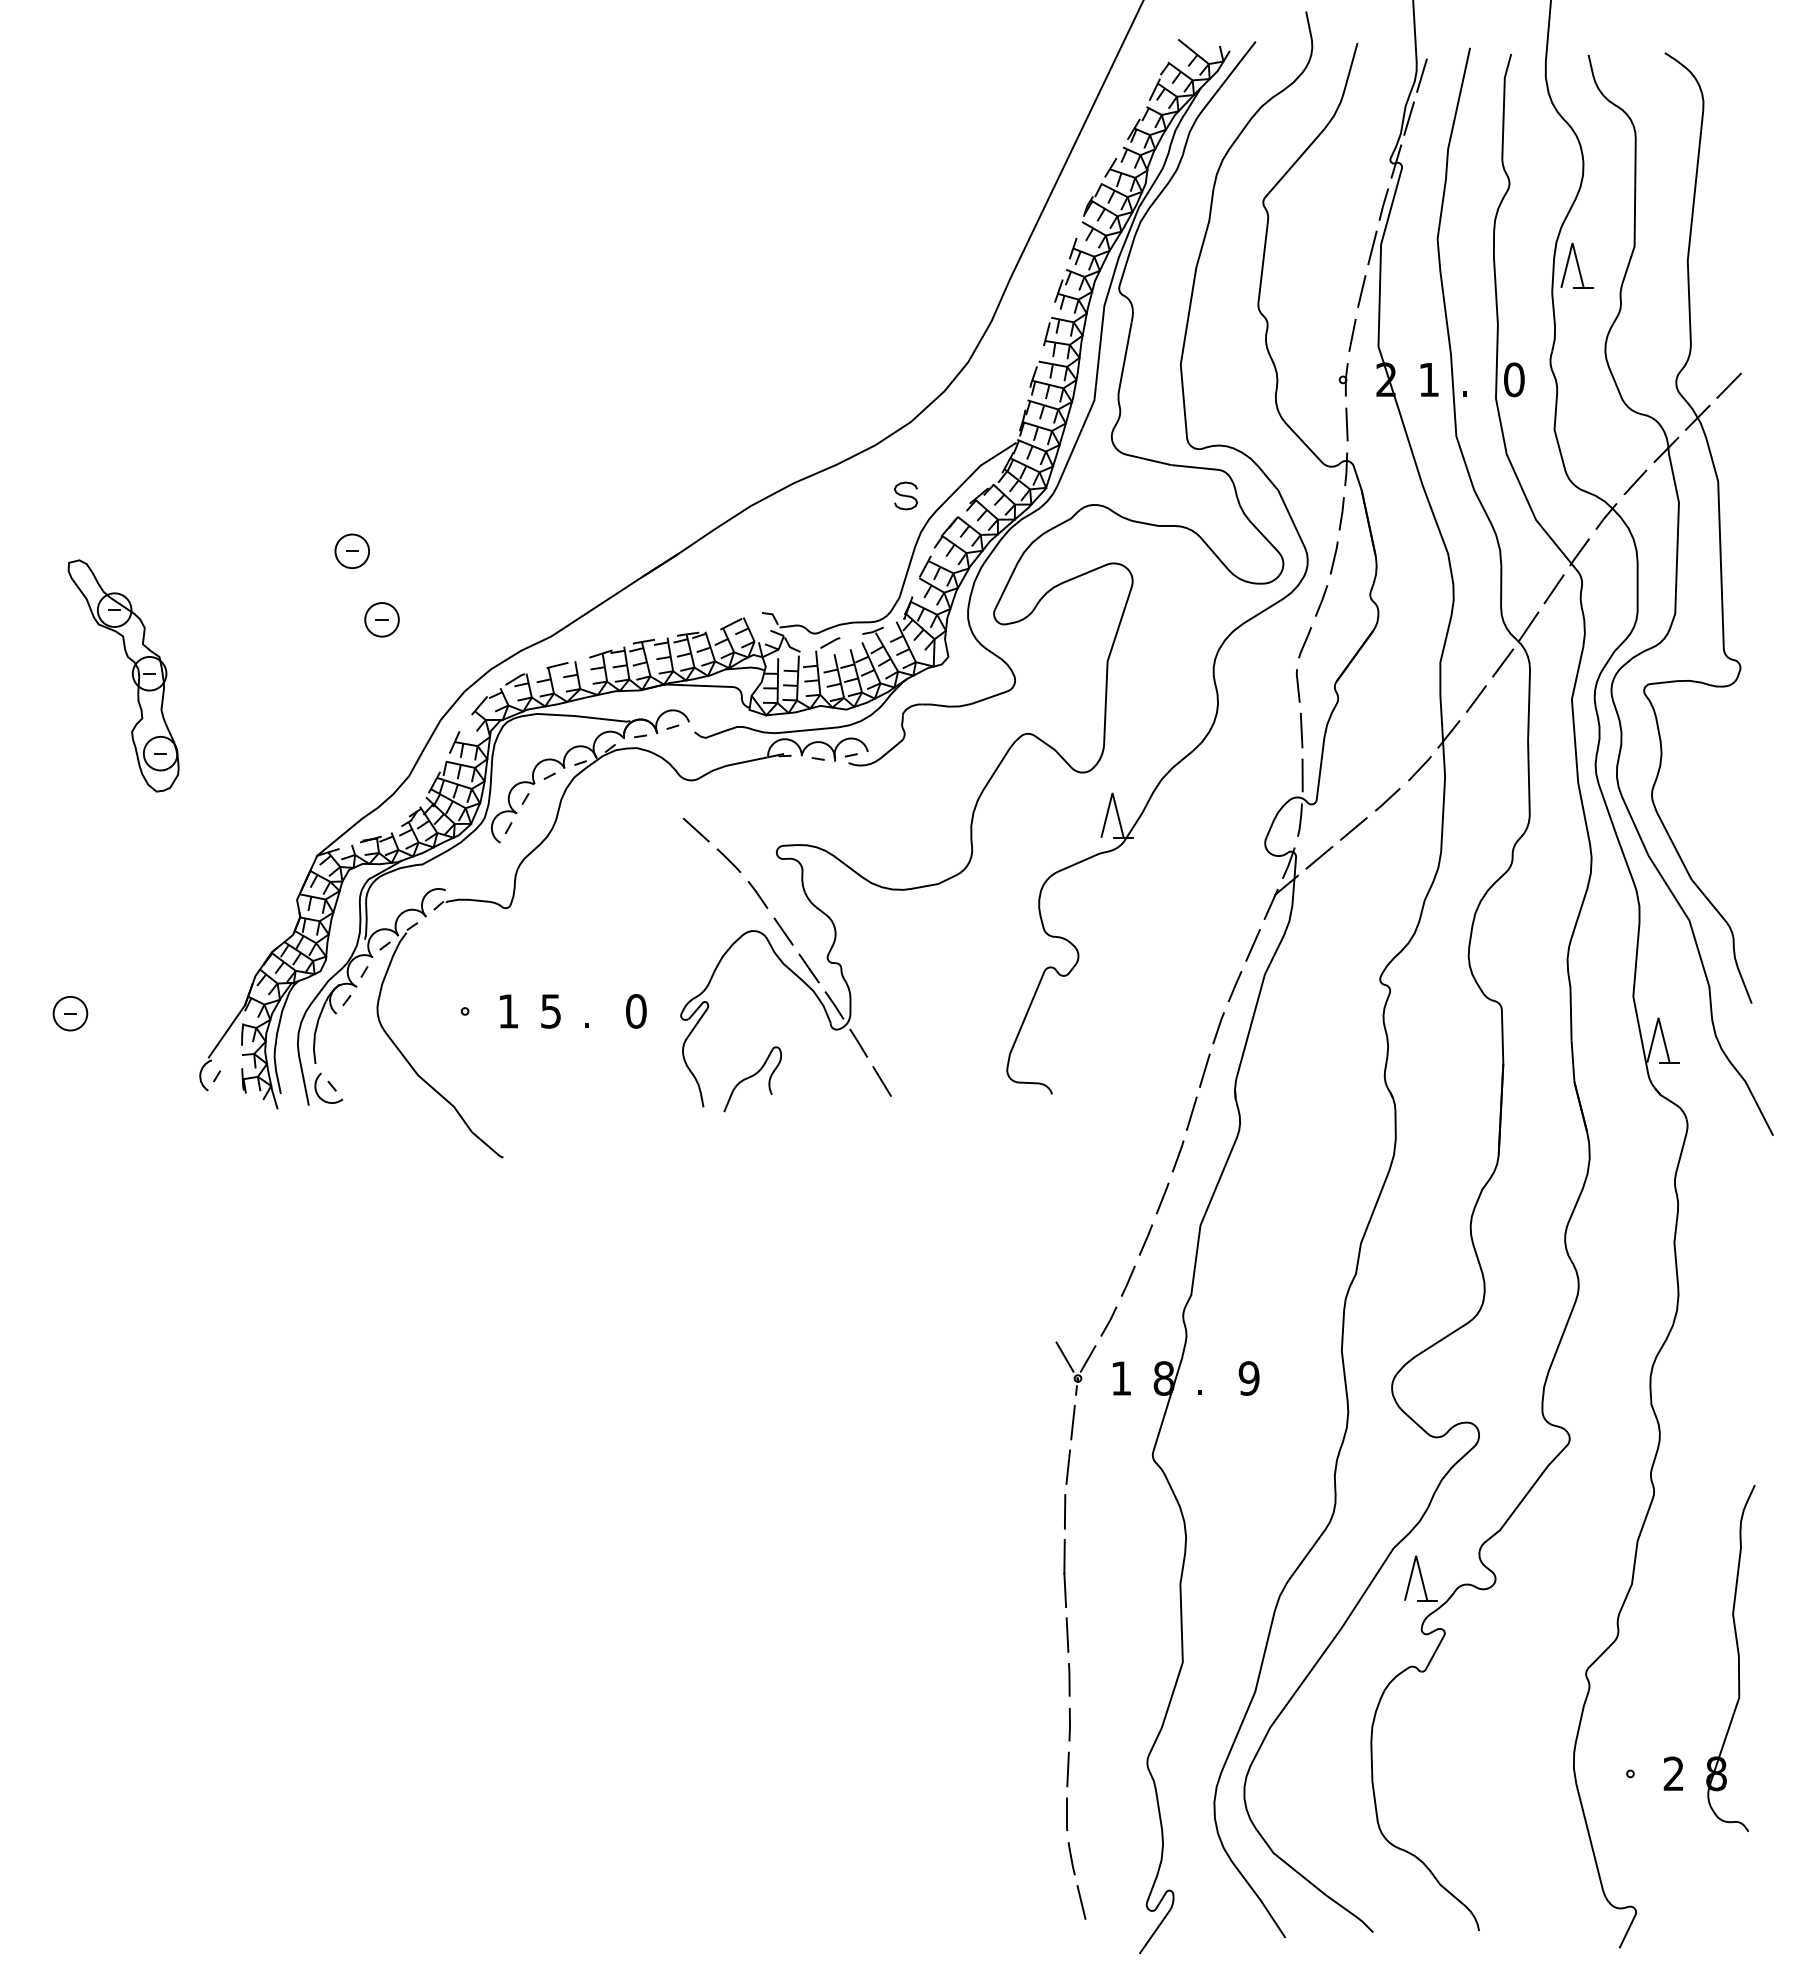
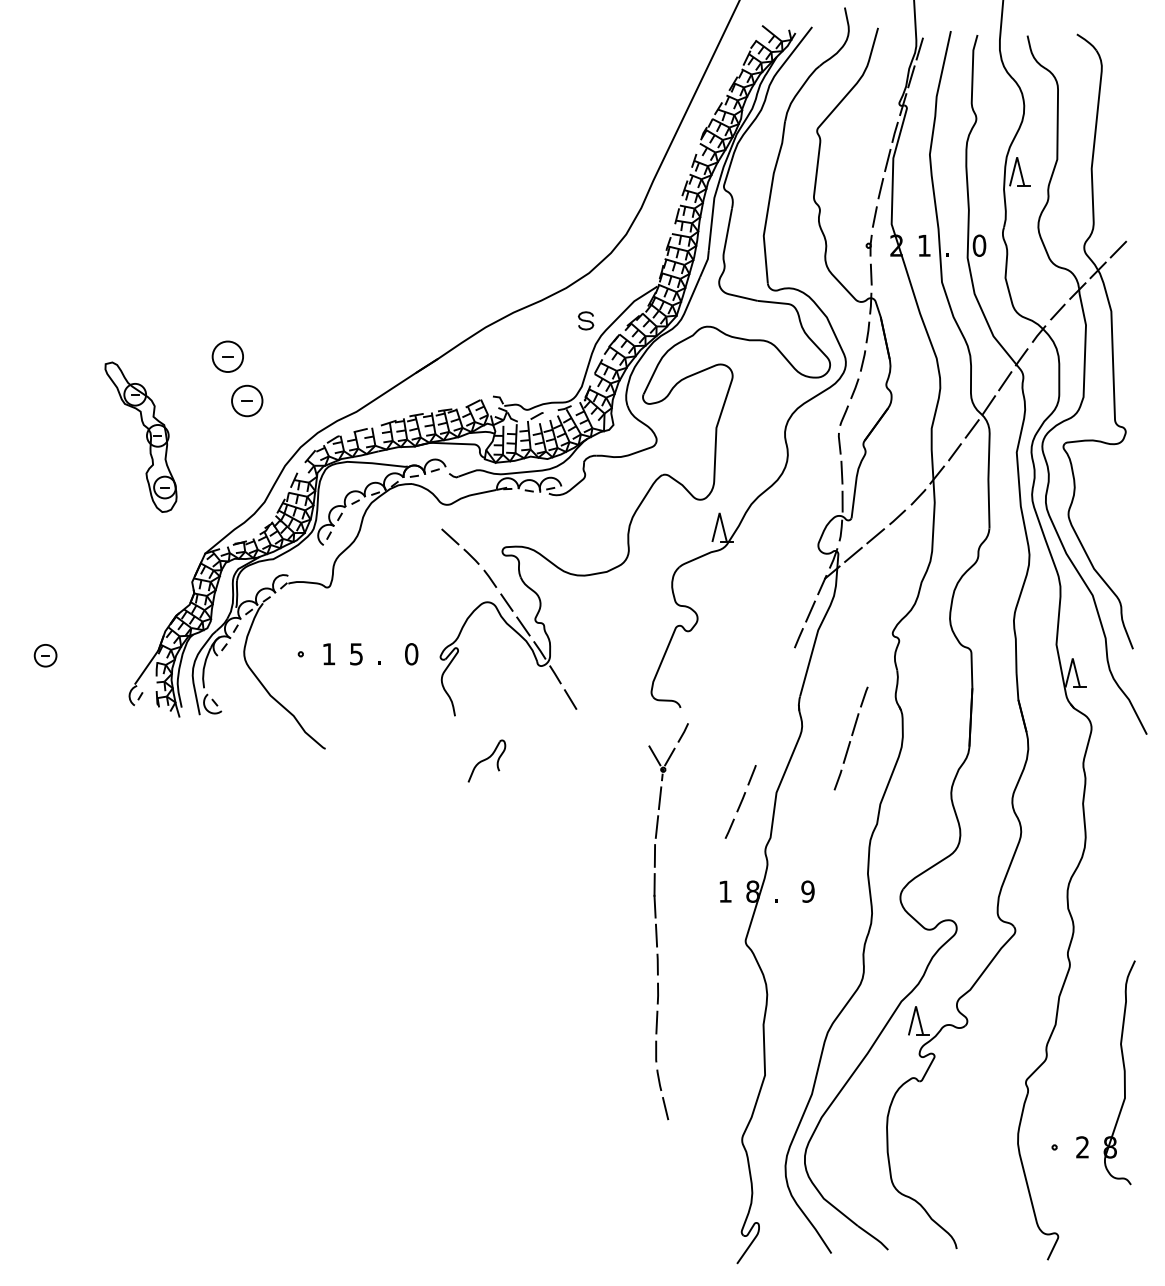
part: (351, 551) -> (227, 356), size x1.4
part: (381, 619) -> (246, 400), size x1.4
part: (122, 674) -> (140, 436), moved
part: (752, 1078) -> (486, 760), moved
part: (1197, 1092) -> (850, 738), moved
part: (1067, 1616) -> (656, 923), moved

